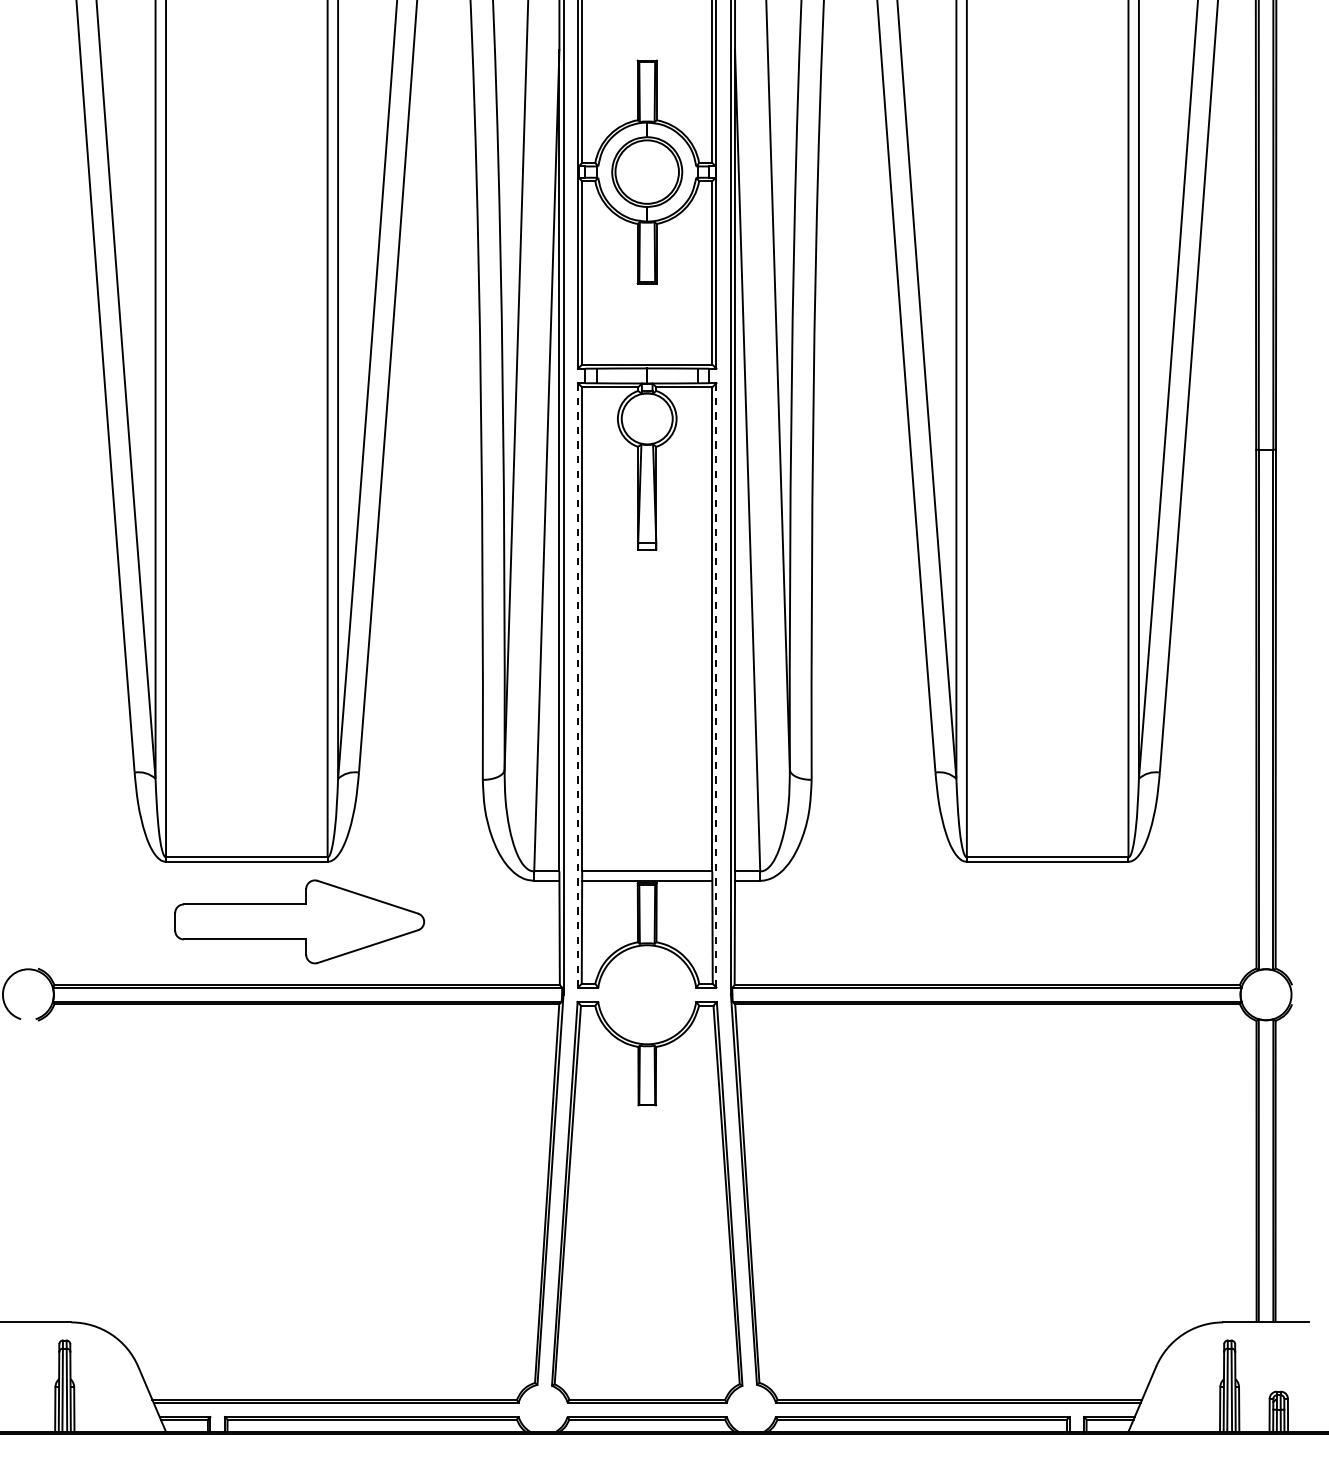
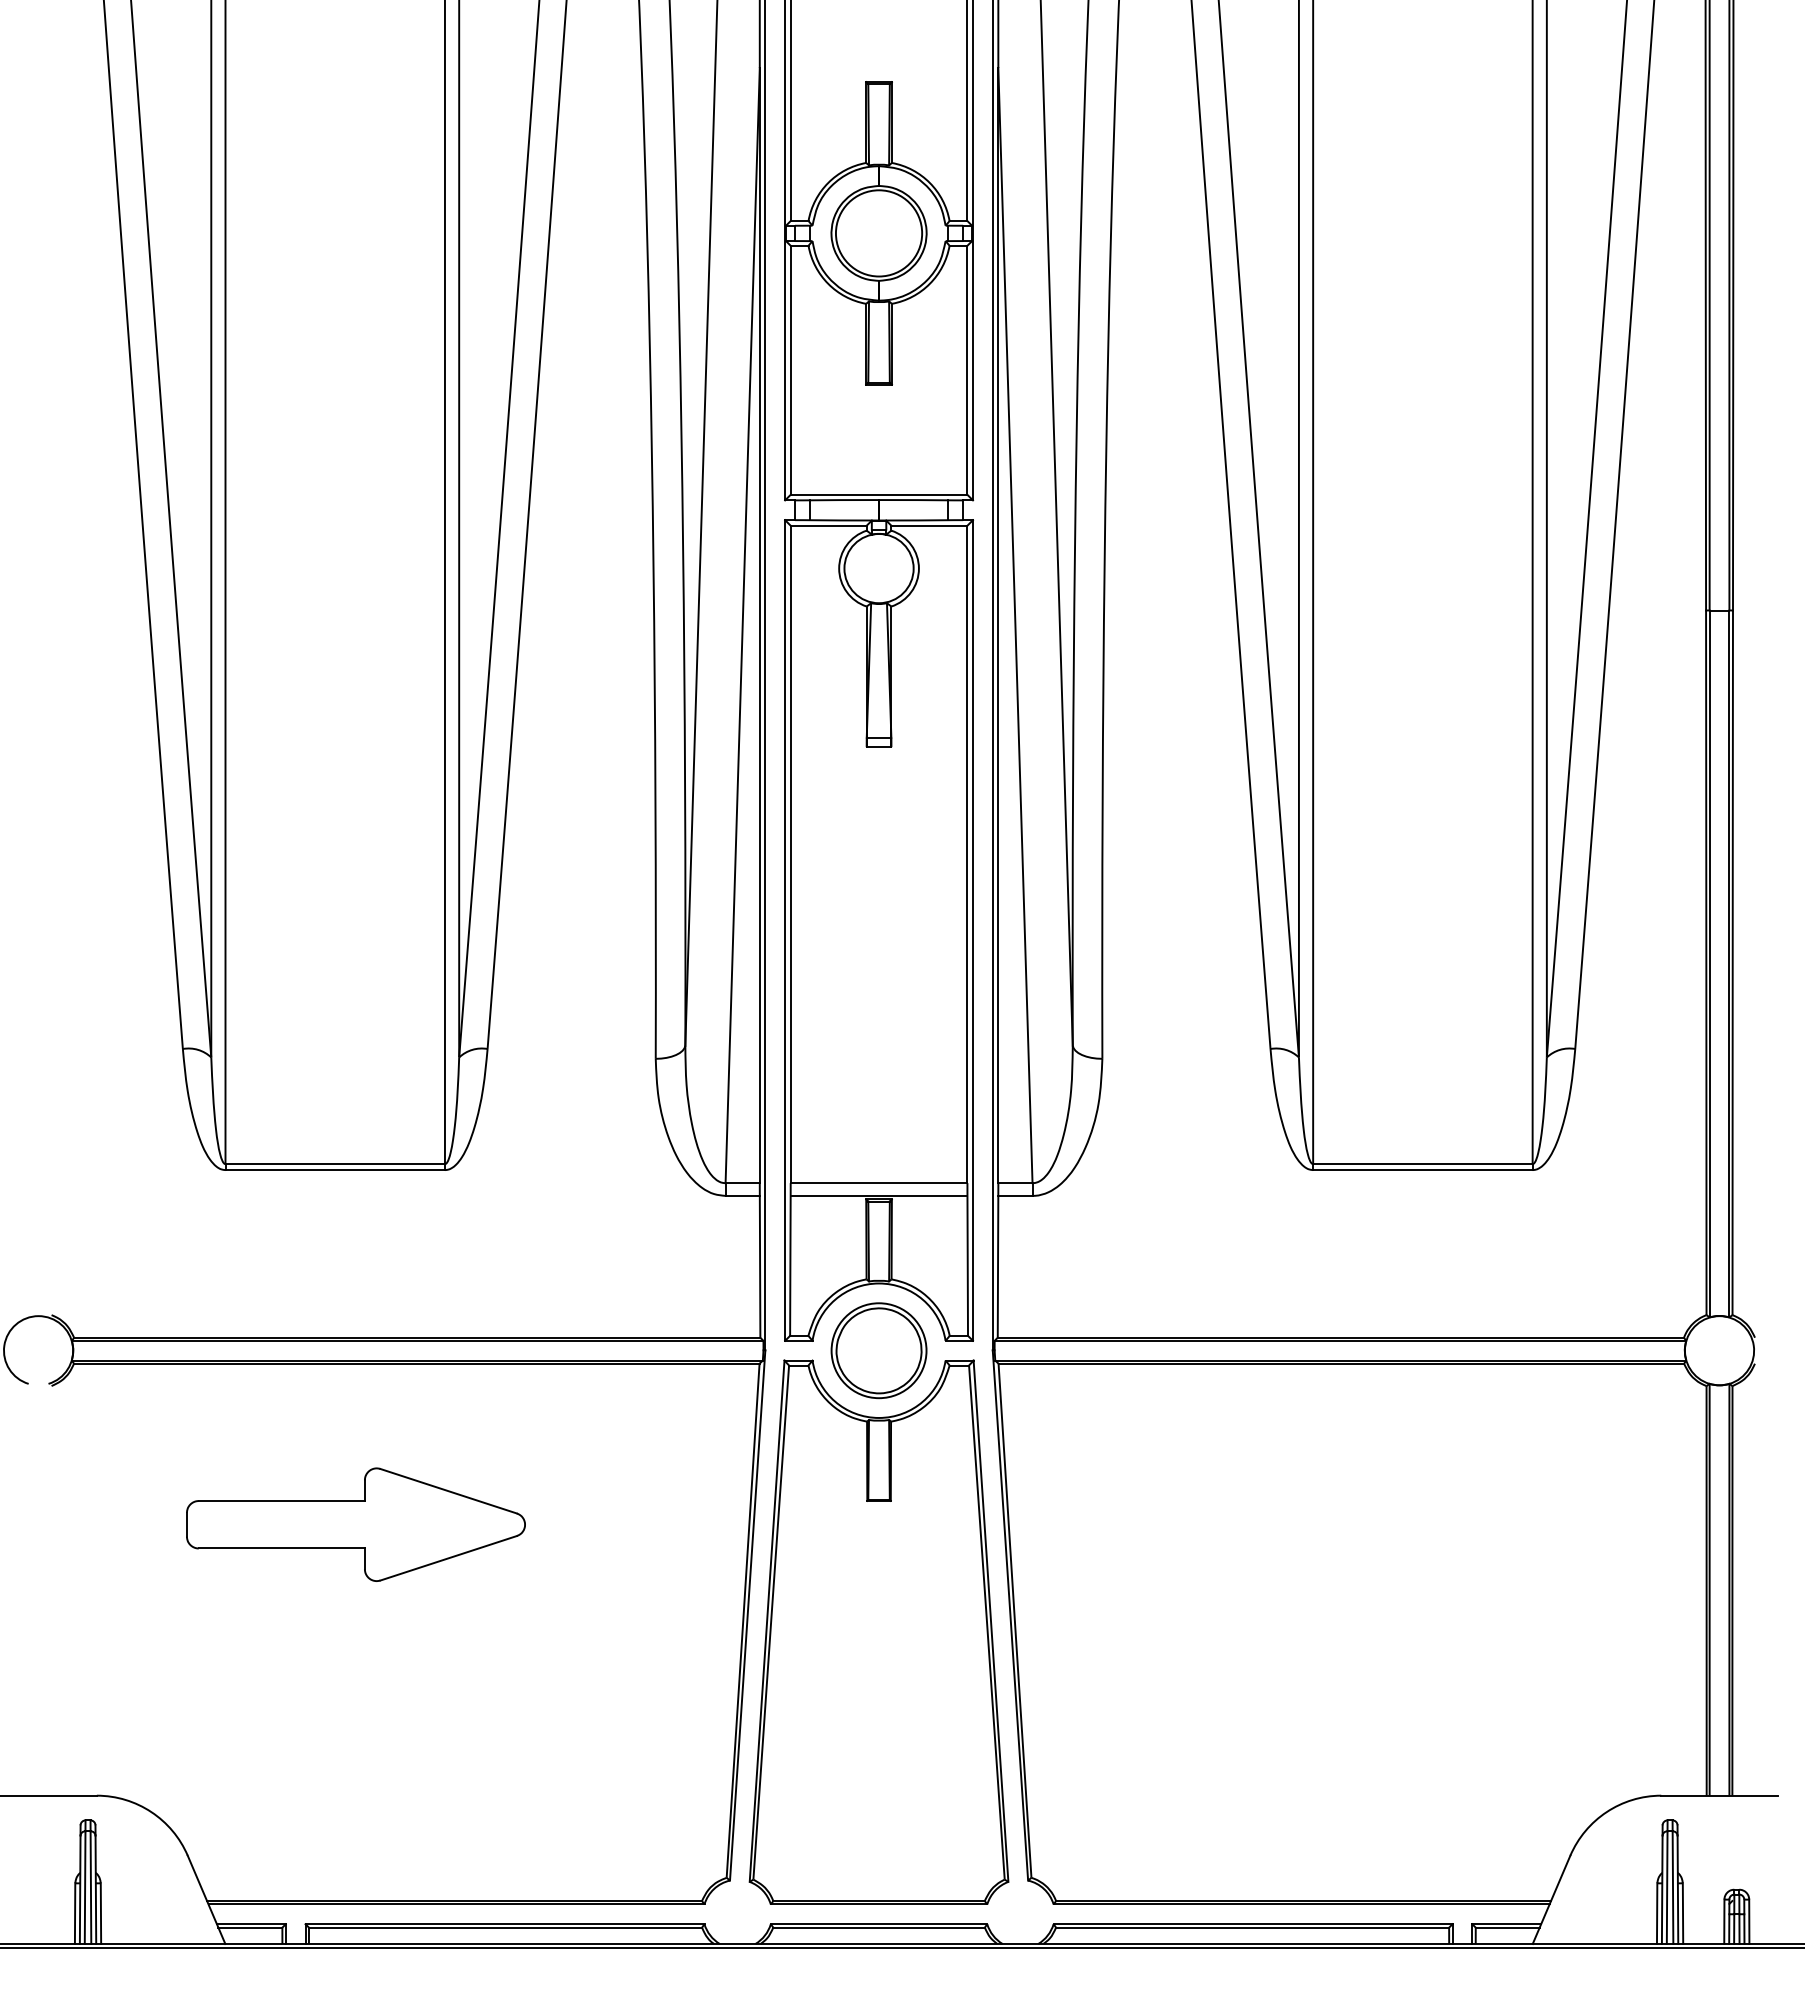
line: (578, 685) -> (785, 930), dashed -> solid
line: (716, 686) -> (972, 931), dashed -> solid
part: (299, 921) -> (355, 1524), moved
part: (646, 994) -> (878, 1350), added

